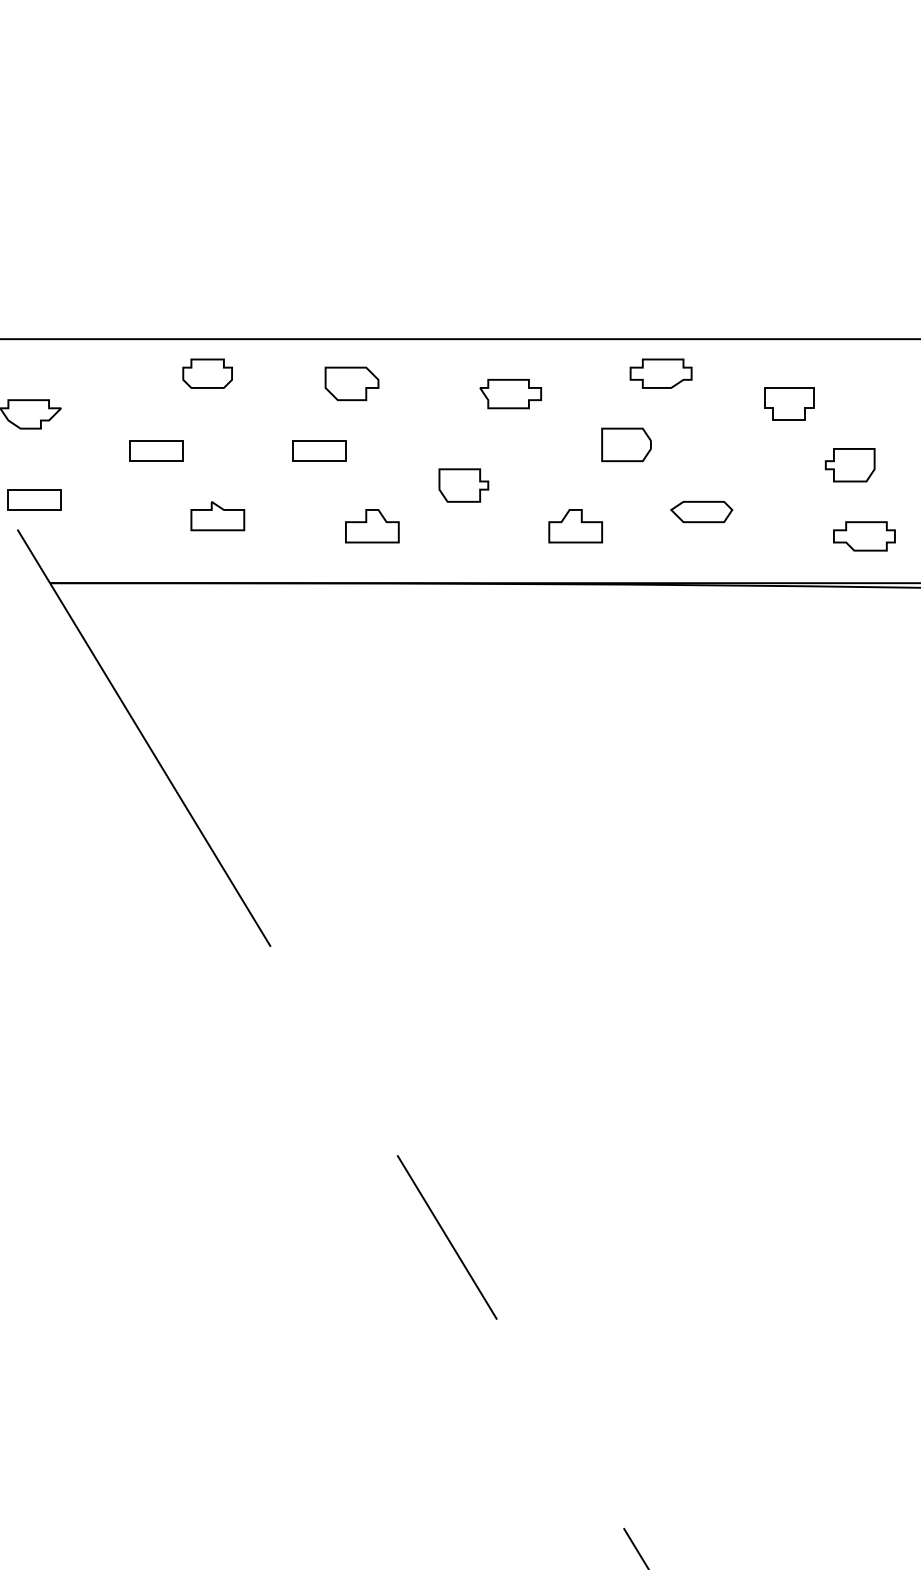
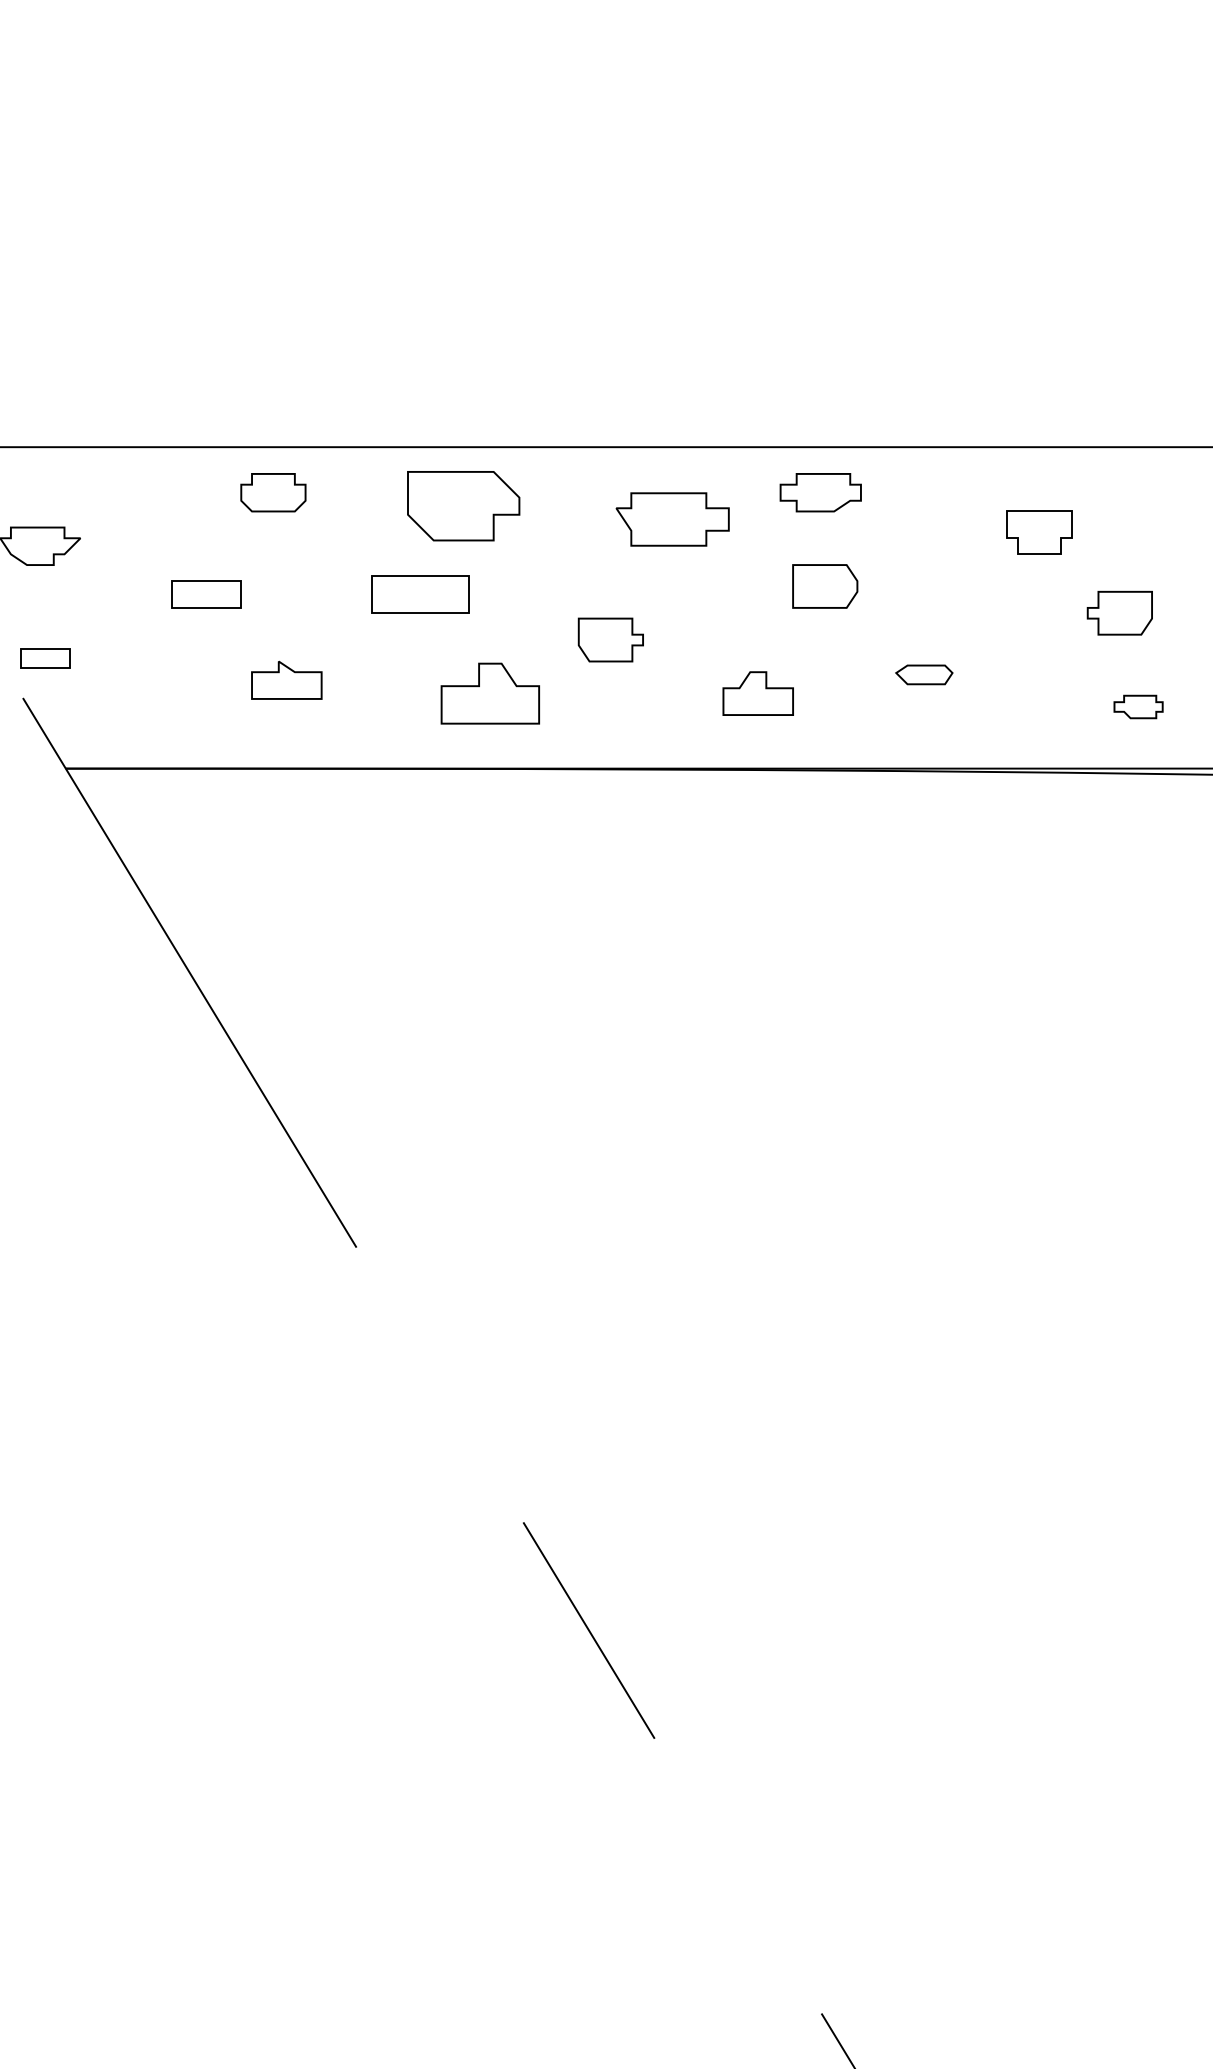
part: (660, 373) -> (820, 492), moved
part: (351, 383) -> (463, 505), size x1.6
part: (510, 394) -> (672, 519), size x1.4
part: (319, 450) -> (420, 594), size x1.4
part: (34, 499) -> (45, 658), size x0.7
part: (701, 511) -> (924, 674), size x0.7
part: (372, 526) -> (490, 693), size x1.4
part: (864, 536) -> (1138, 706), size x0.6

